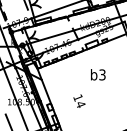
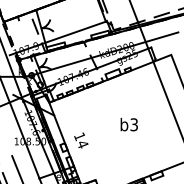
text: (97, 74) -> (128, 124), moved
text: (79, 101) -> (81, 140), moved

